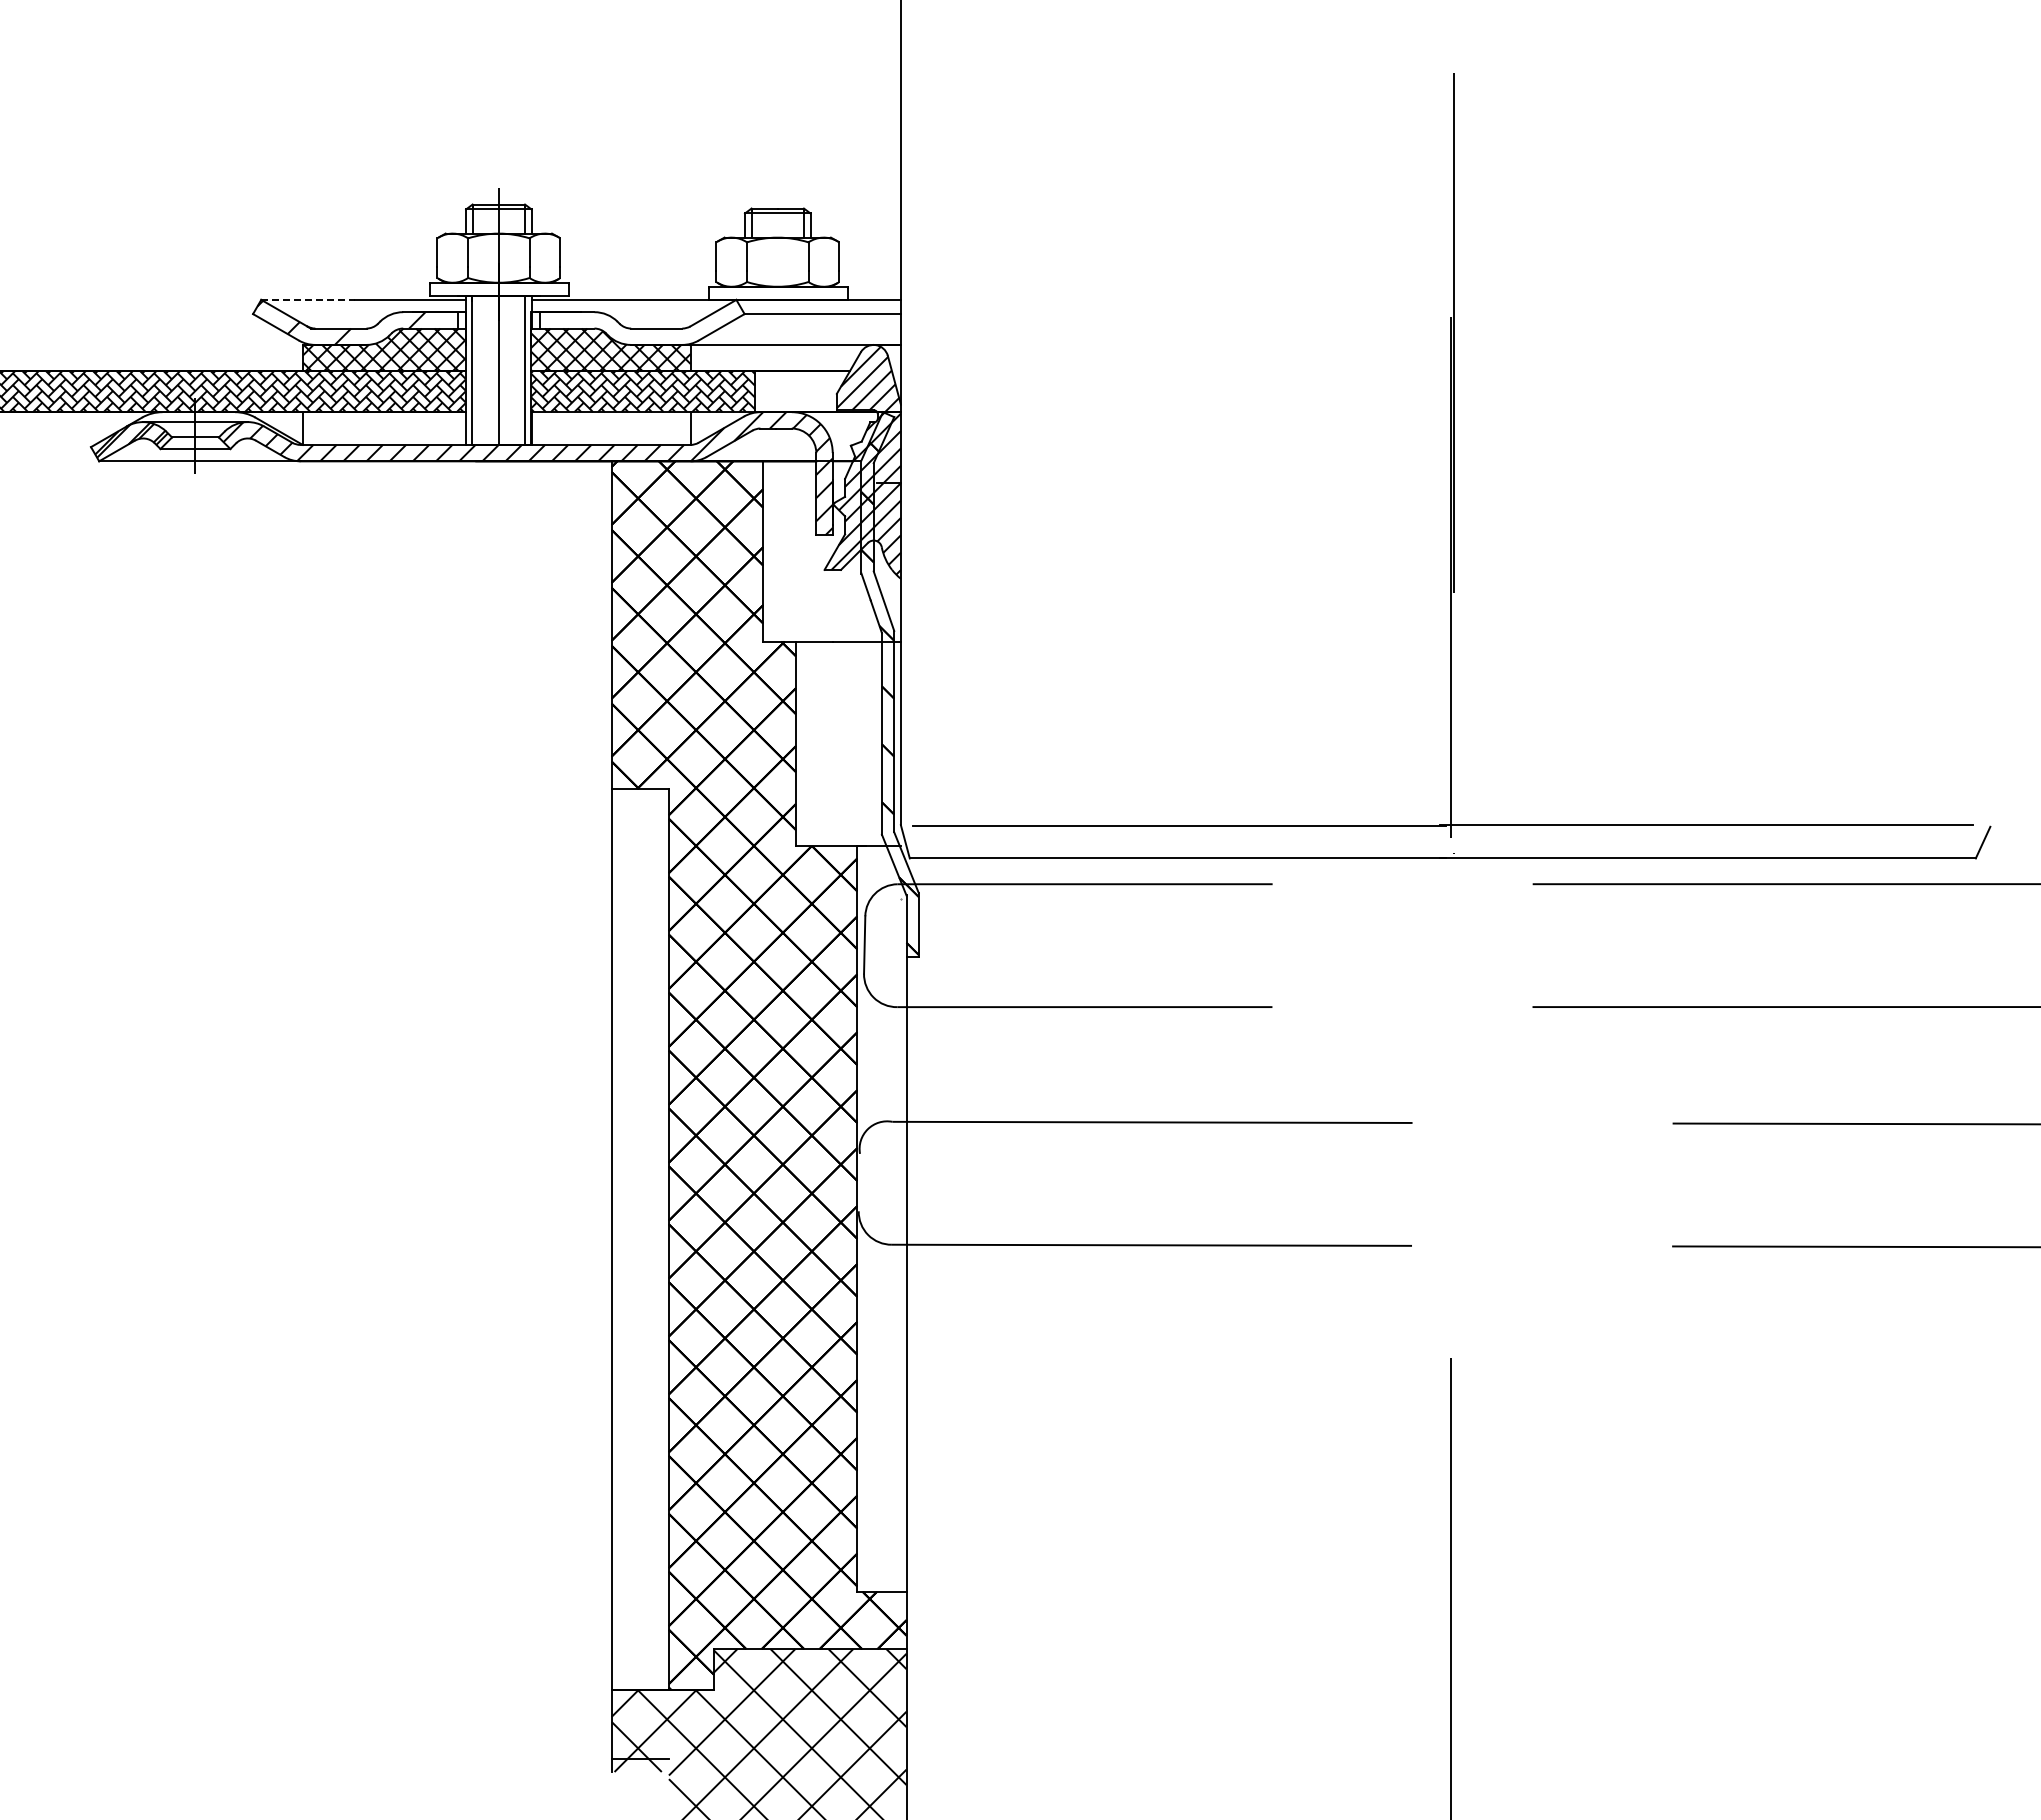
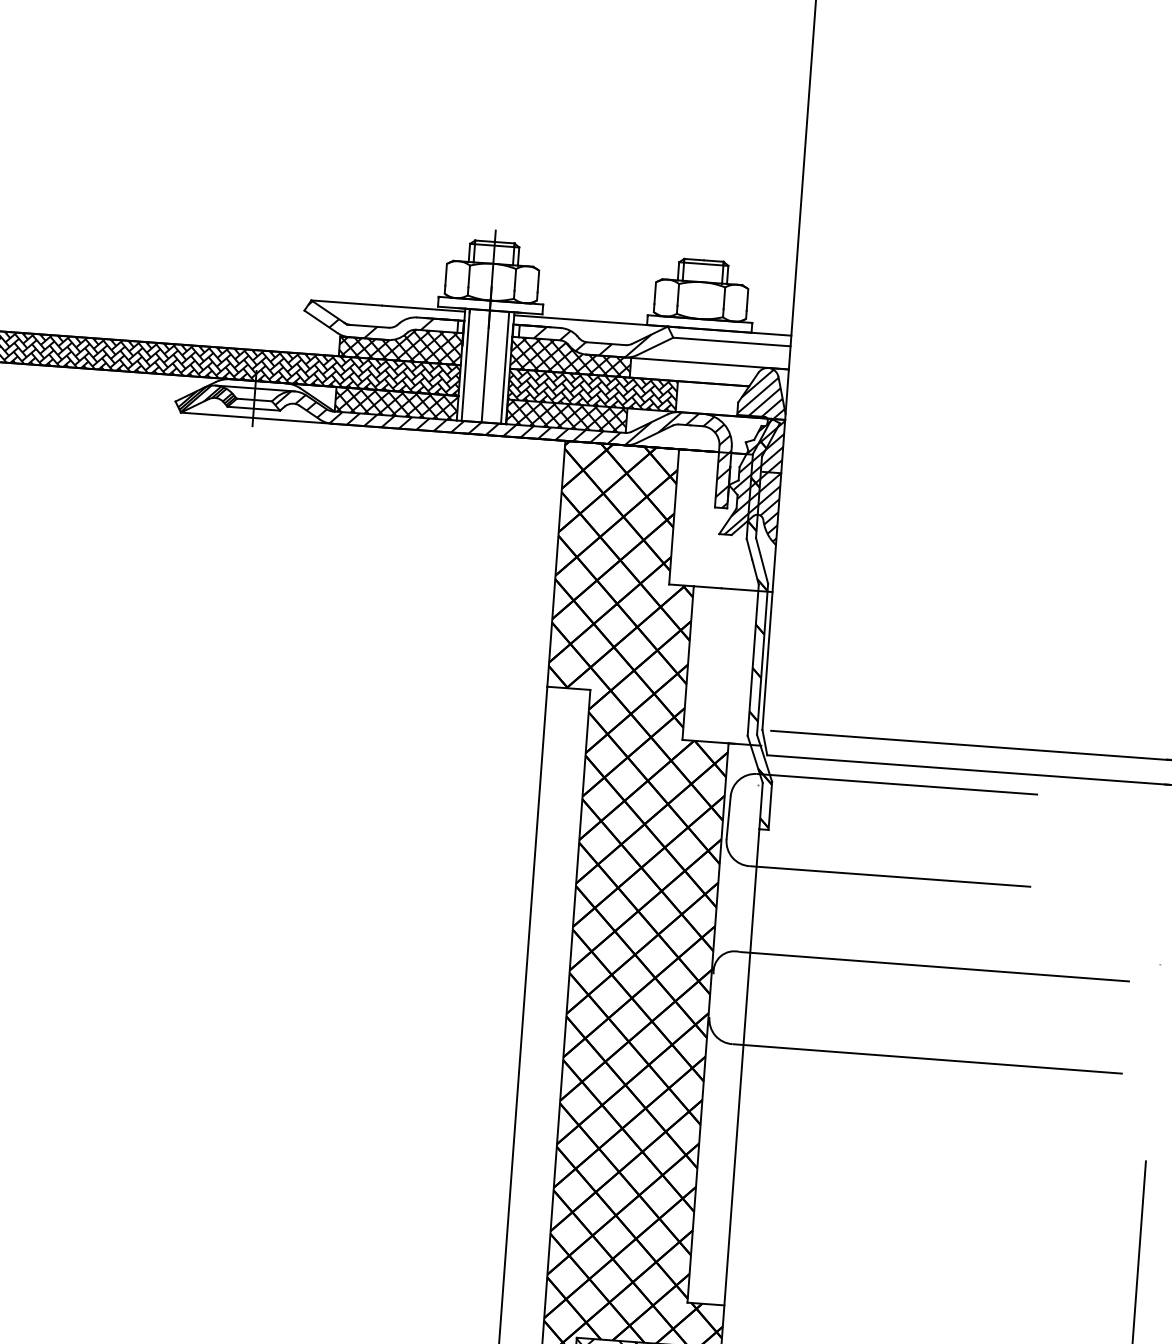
line: (308, 299) -> (346, 302), dashed -> solid
hatch: (627, 328) -> (584, 342), added
hatch: (384, 428) -> (396, 403), added
hatch: (610, 428) -> (566, 416), added
hatch: (134, 441) -> (208, 399), added

